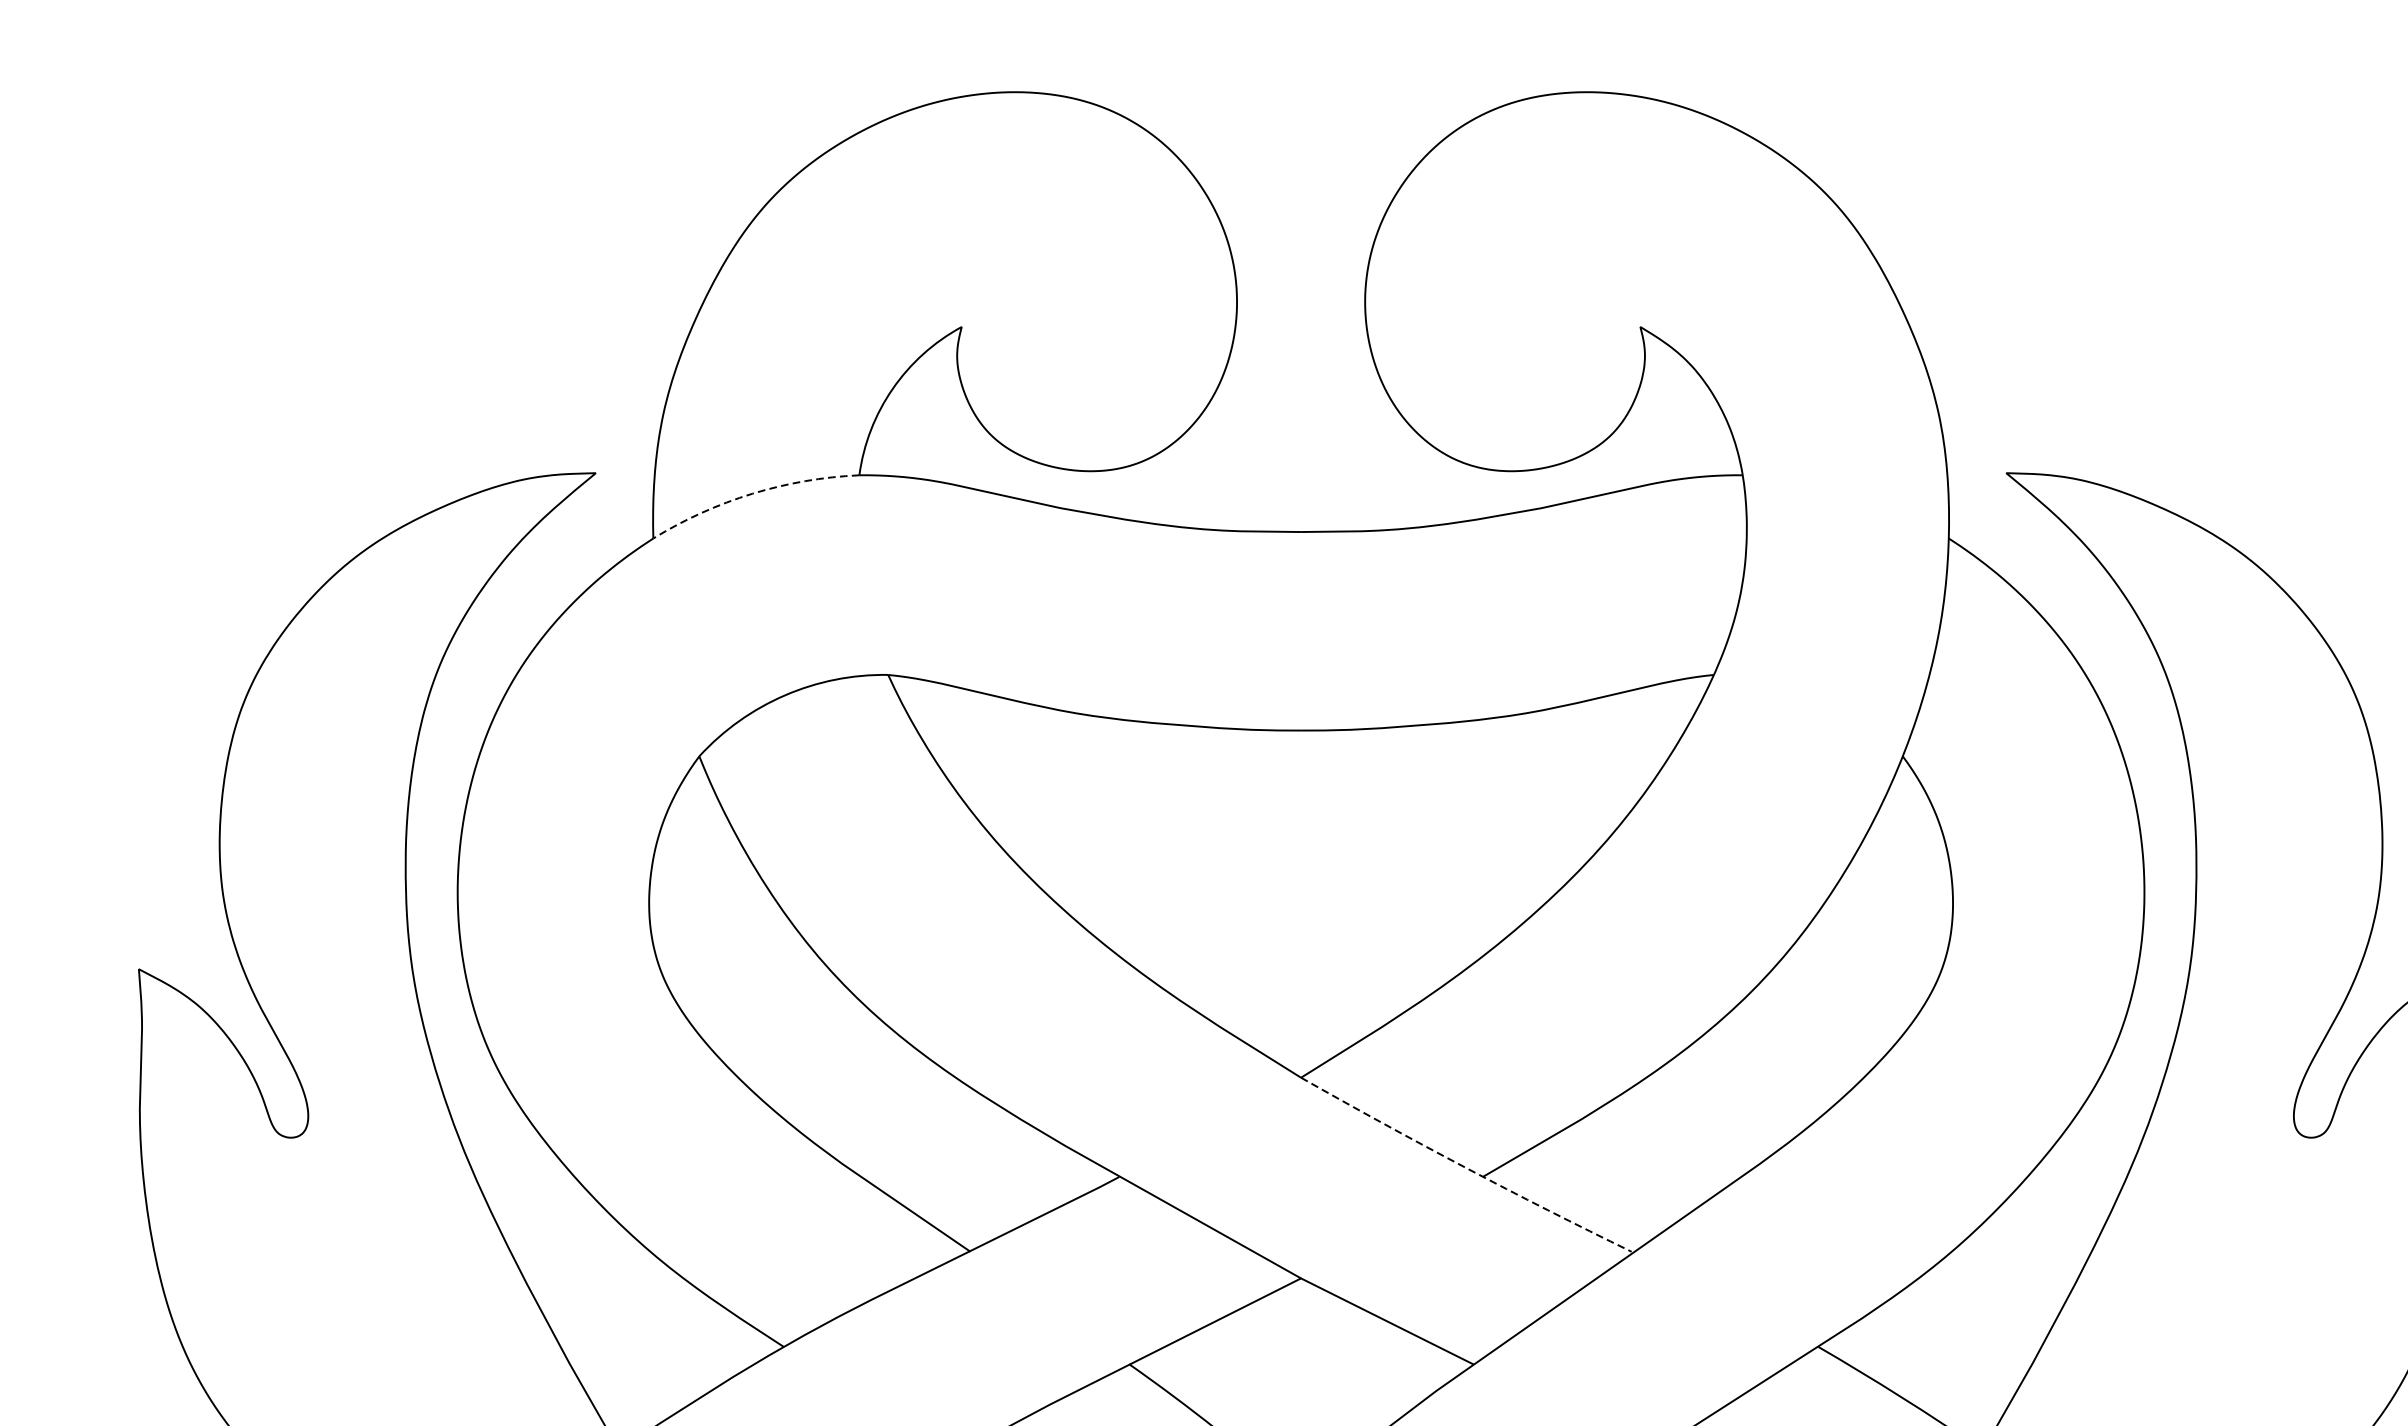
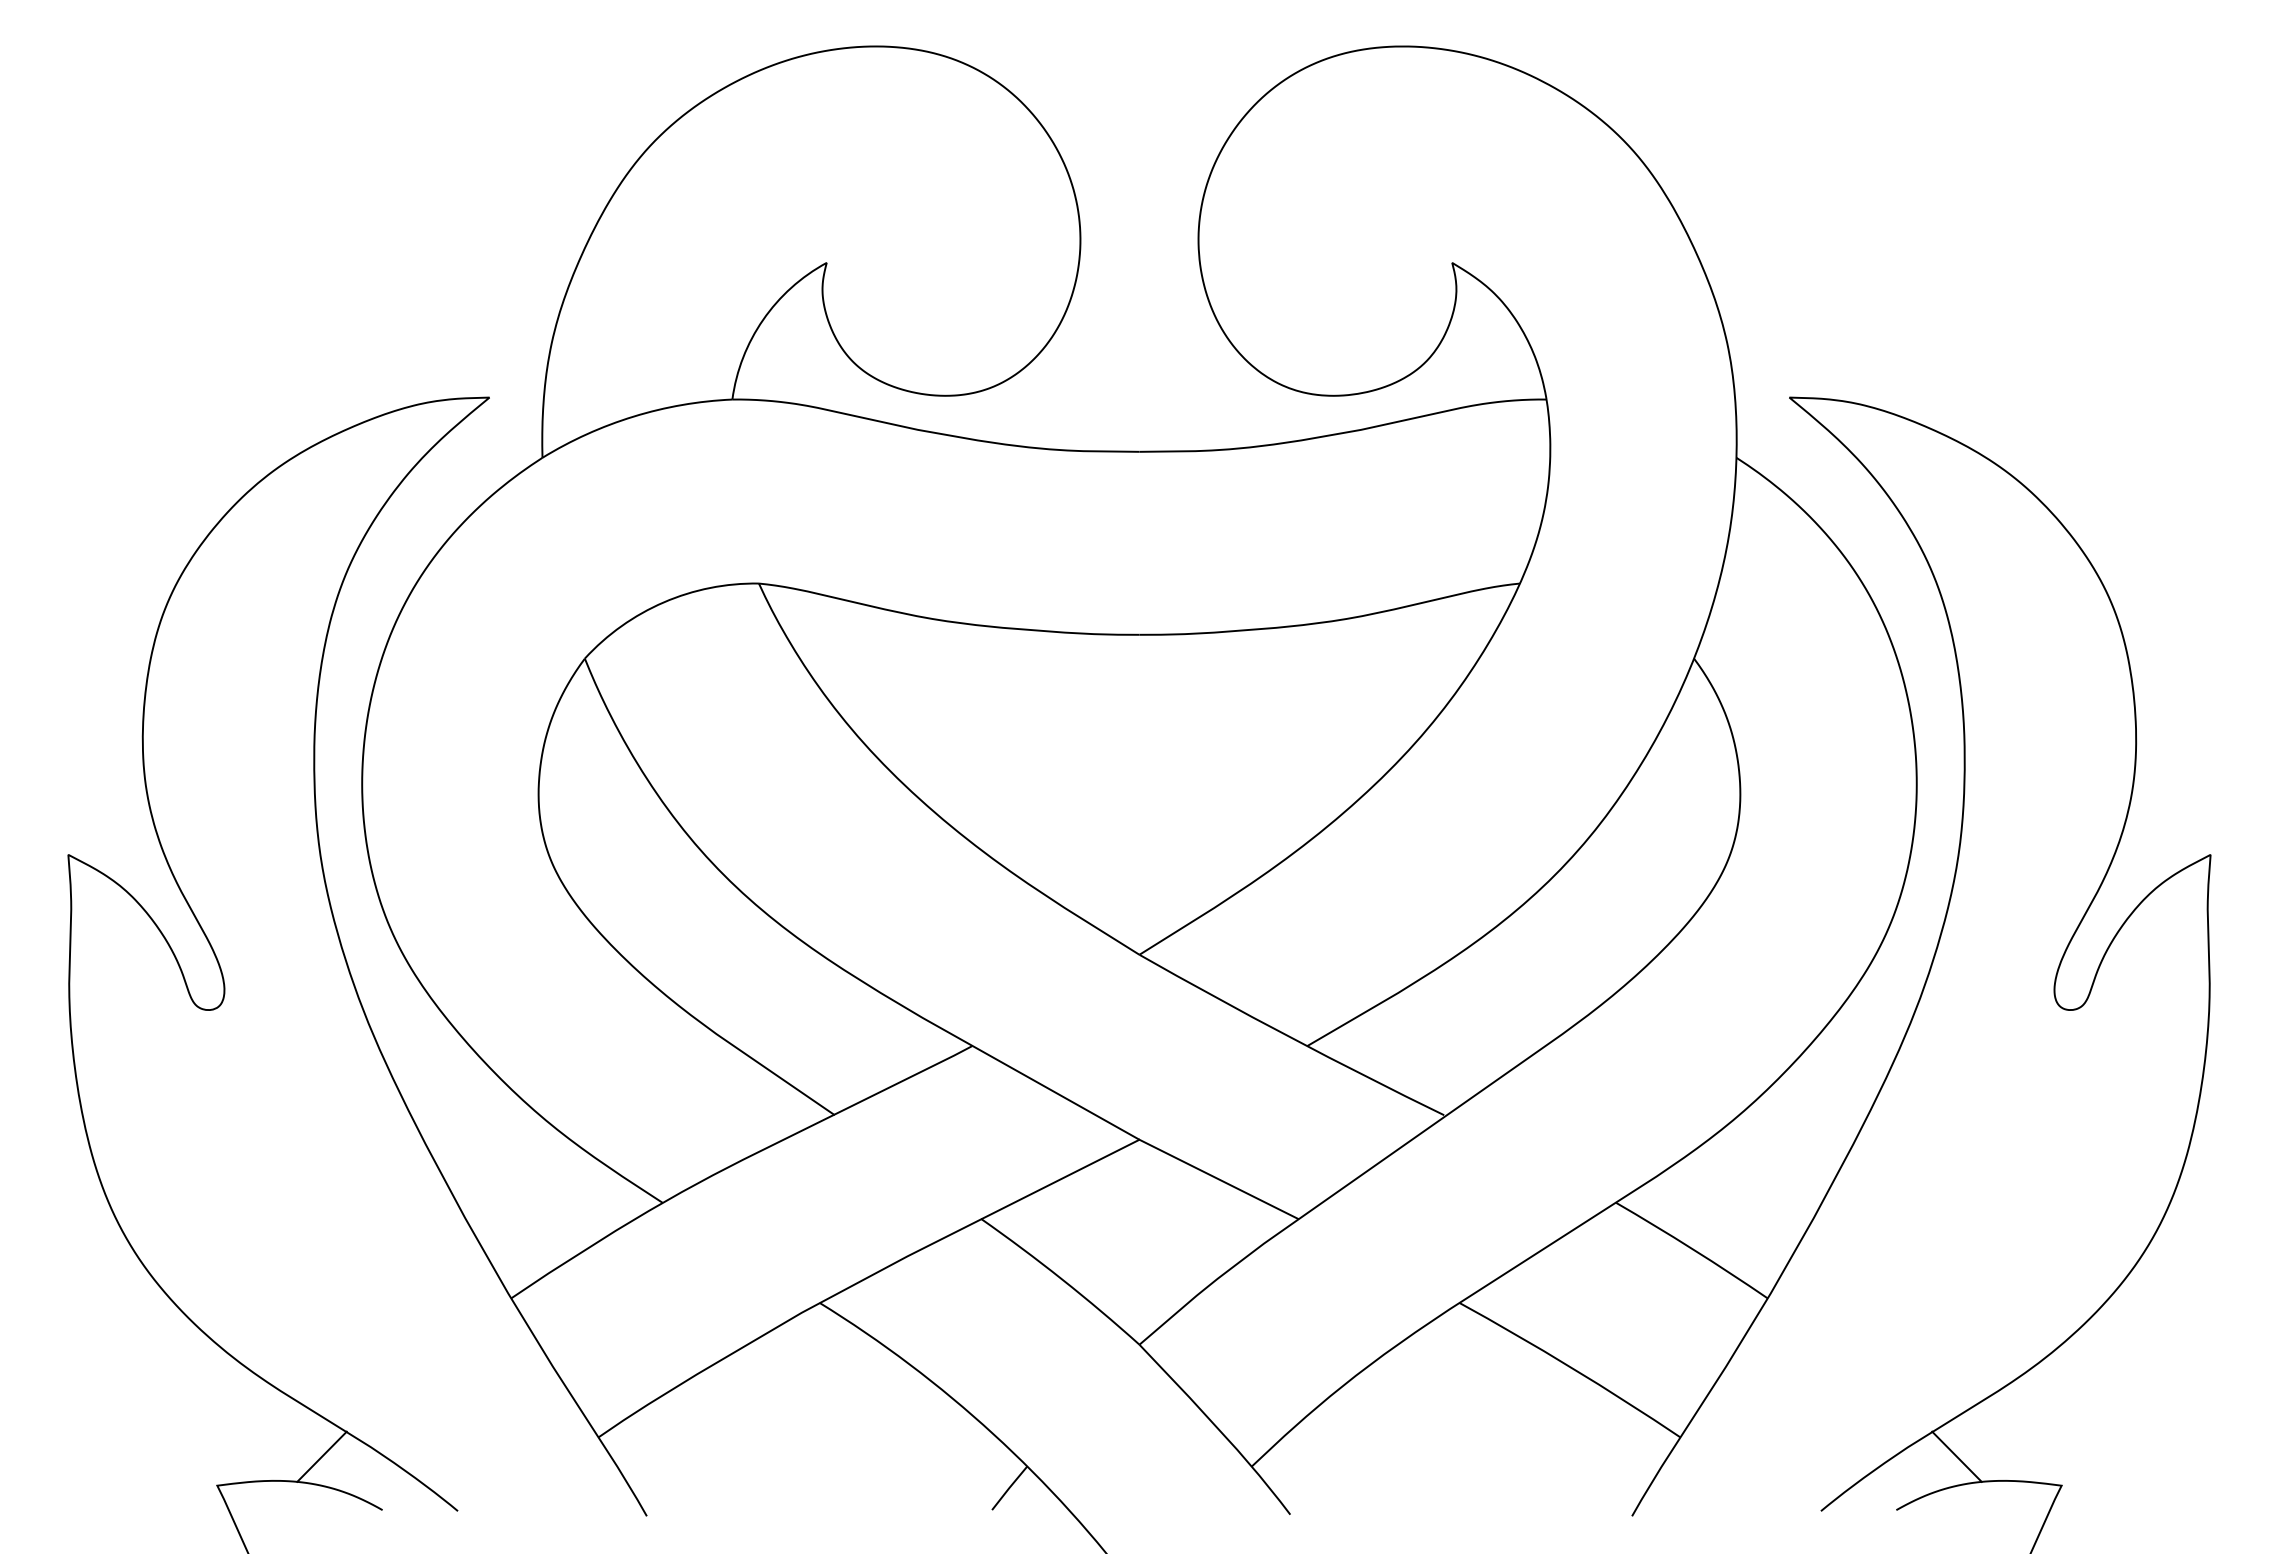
arc: (752, 493) -> (633, 416), dashed -> solid
arc: (1464, 1167) -> (1290, 1037), dashed -> solid

